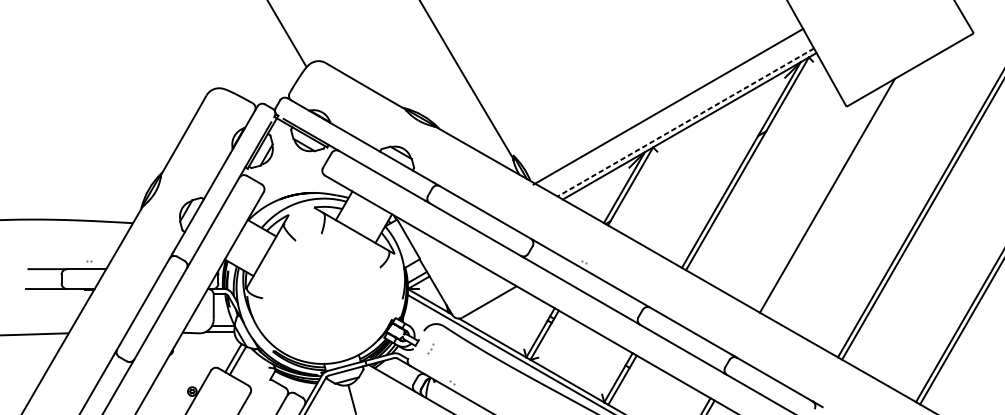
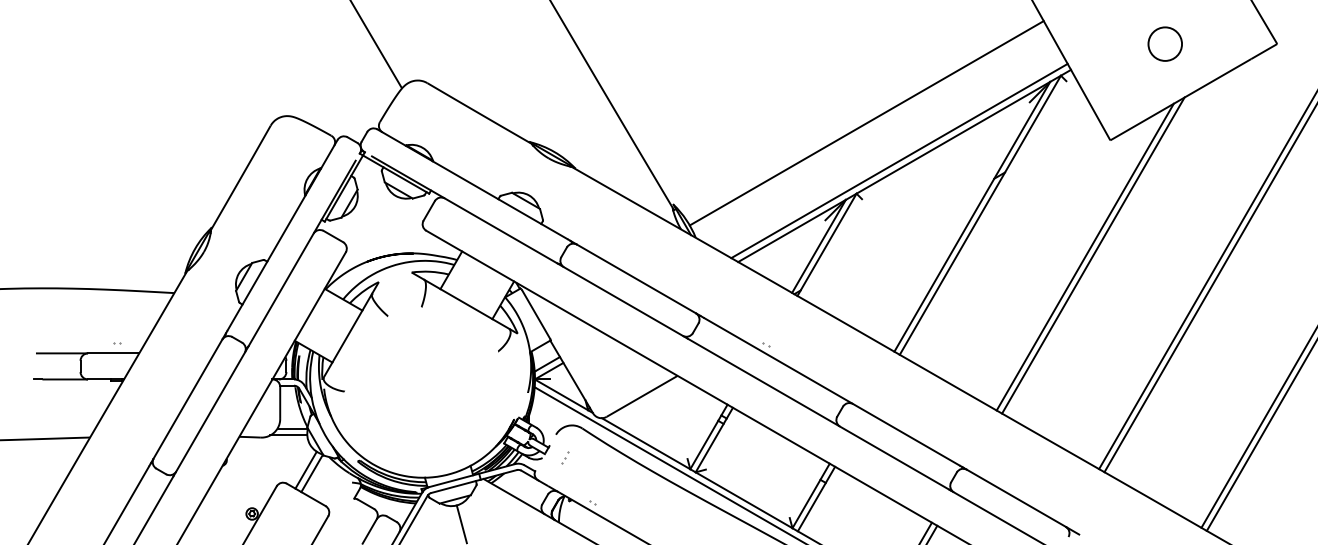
circle: (887, 32) -> (1164, 43), added
line: (668, 106) -> (866, 123), moved
line: (685, 122) -> (899, 161), dashed -> solid
line: (833, 194) -> (1093, 255), added

